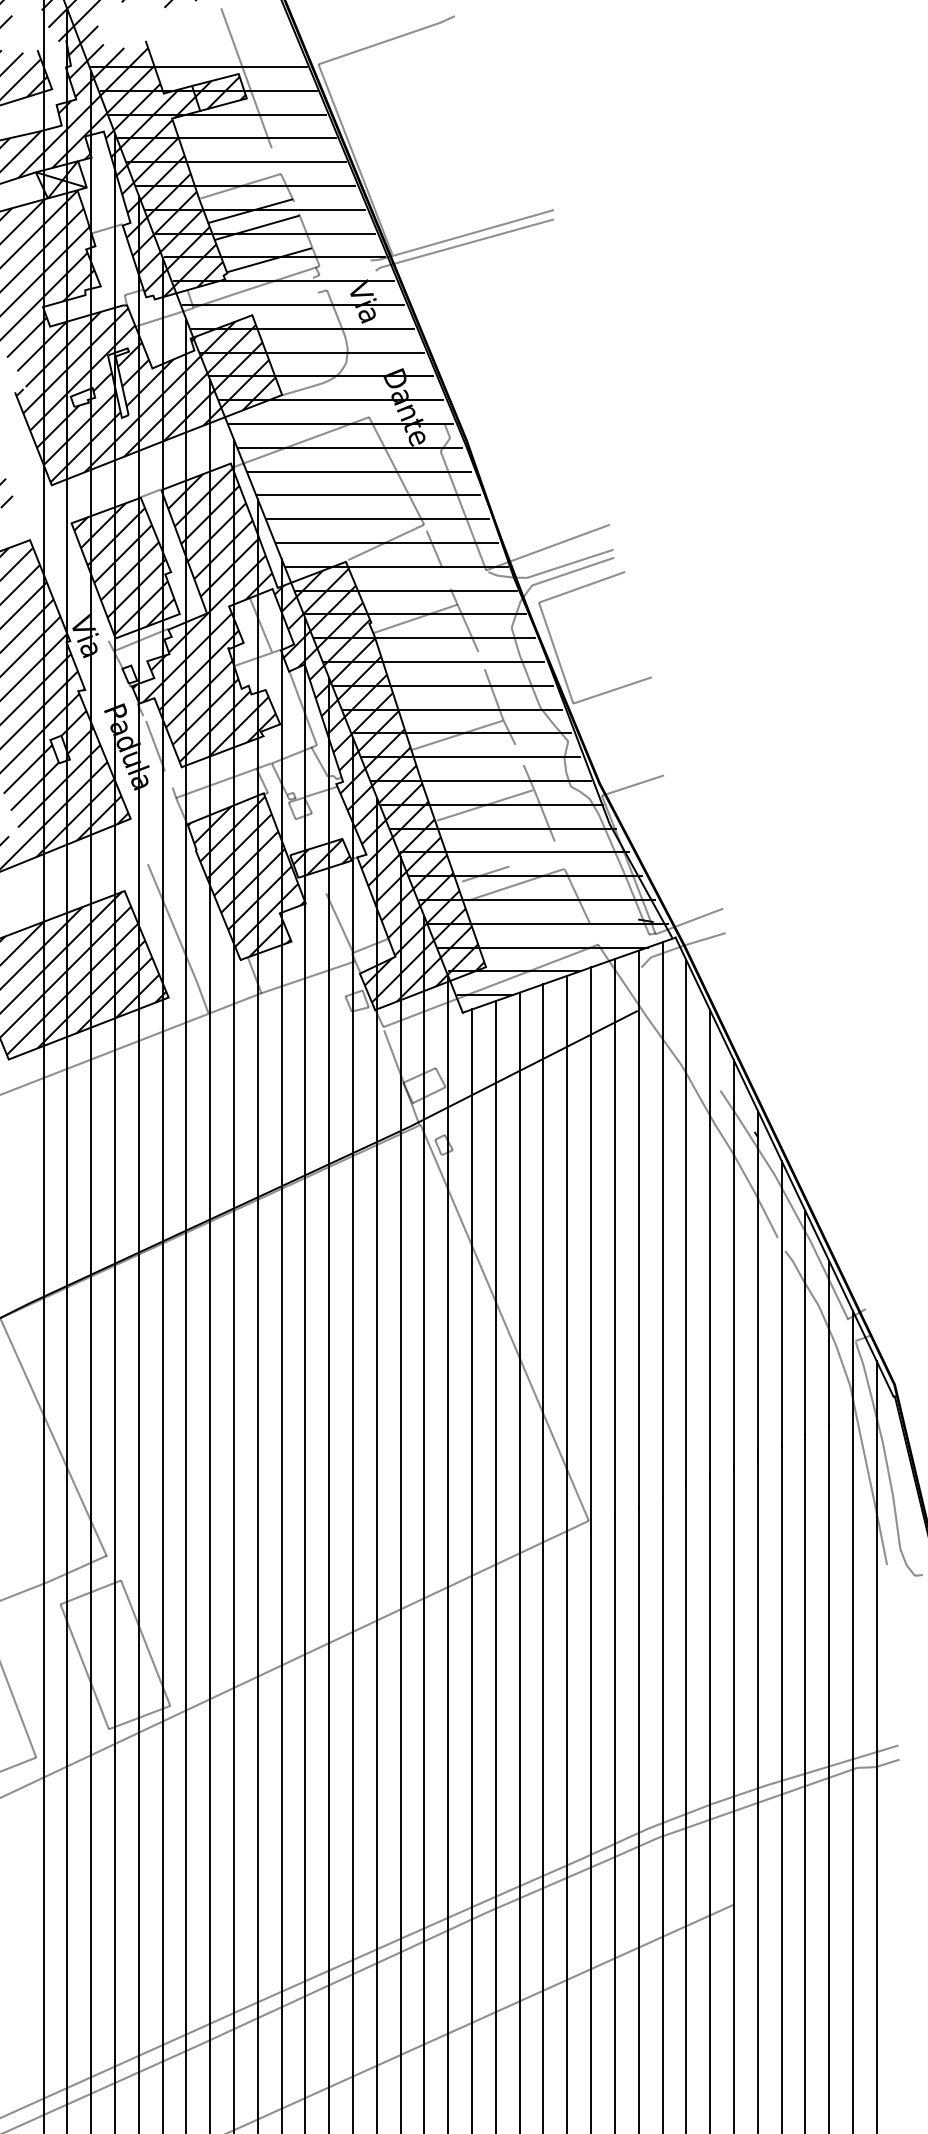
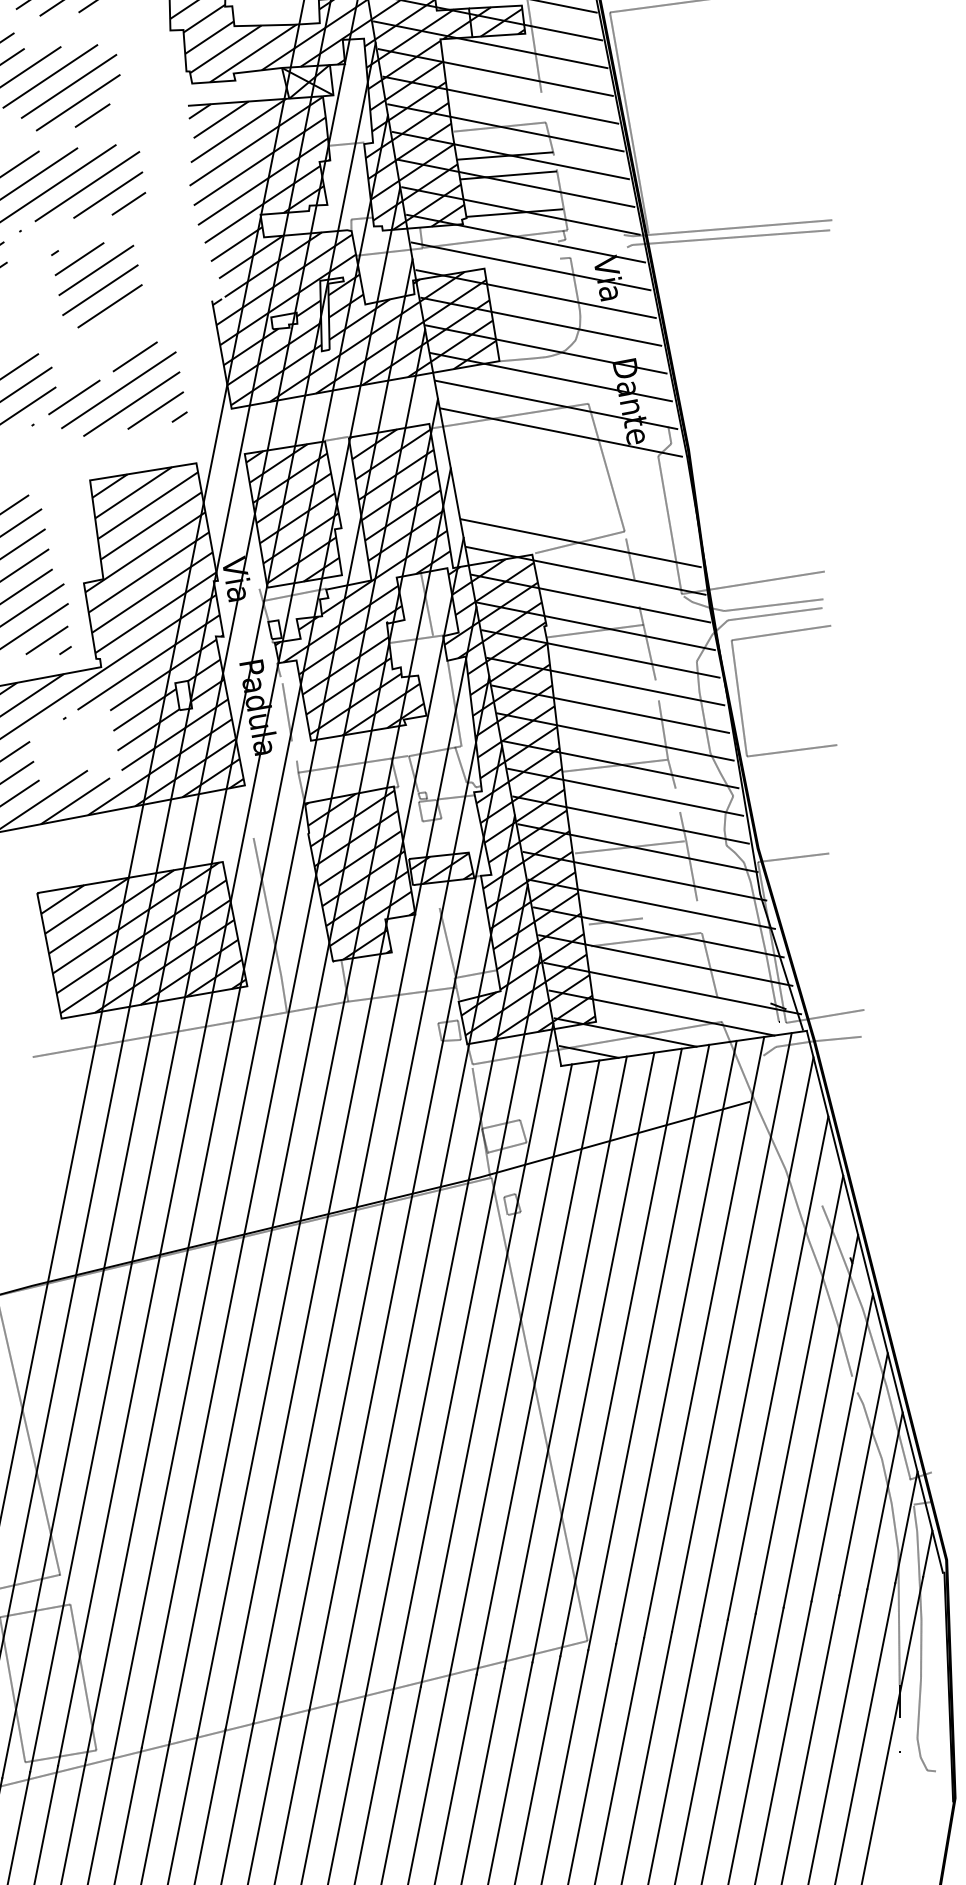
line: (359, 471) -> (566, 460), removed
line: (368, 495) -> (570, 488), removed
line: (377, 519) -> (575, 515), removed

